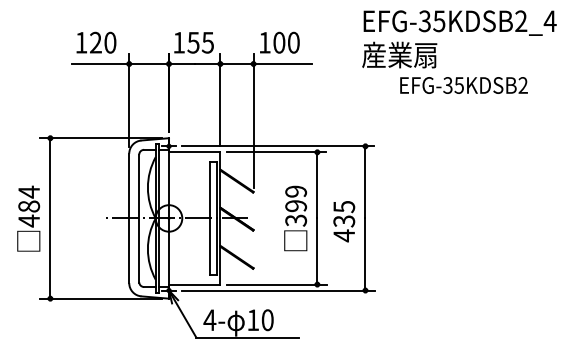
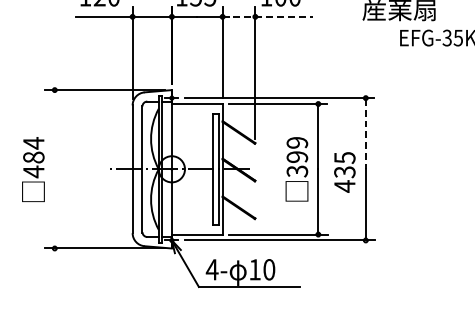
line: (266, 64) -> (268, 17), solid -> dashed
line: (365, 182) -> (365, 133), solid -> dashed
line: (50, 218) -> (54, 169), removed

